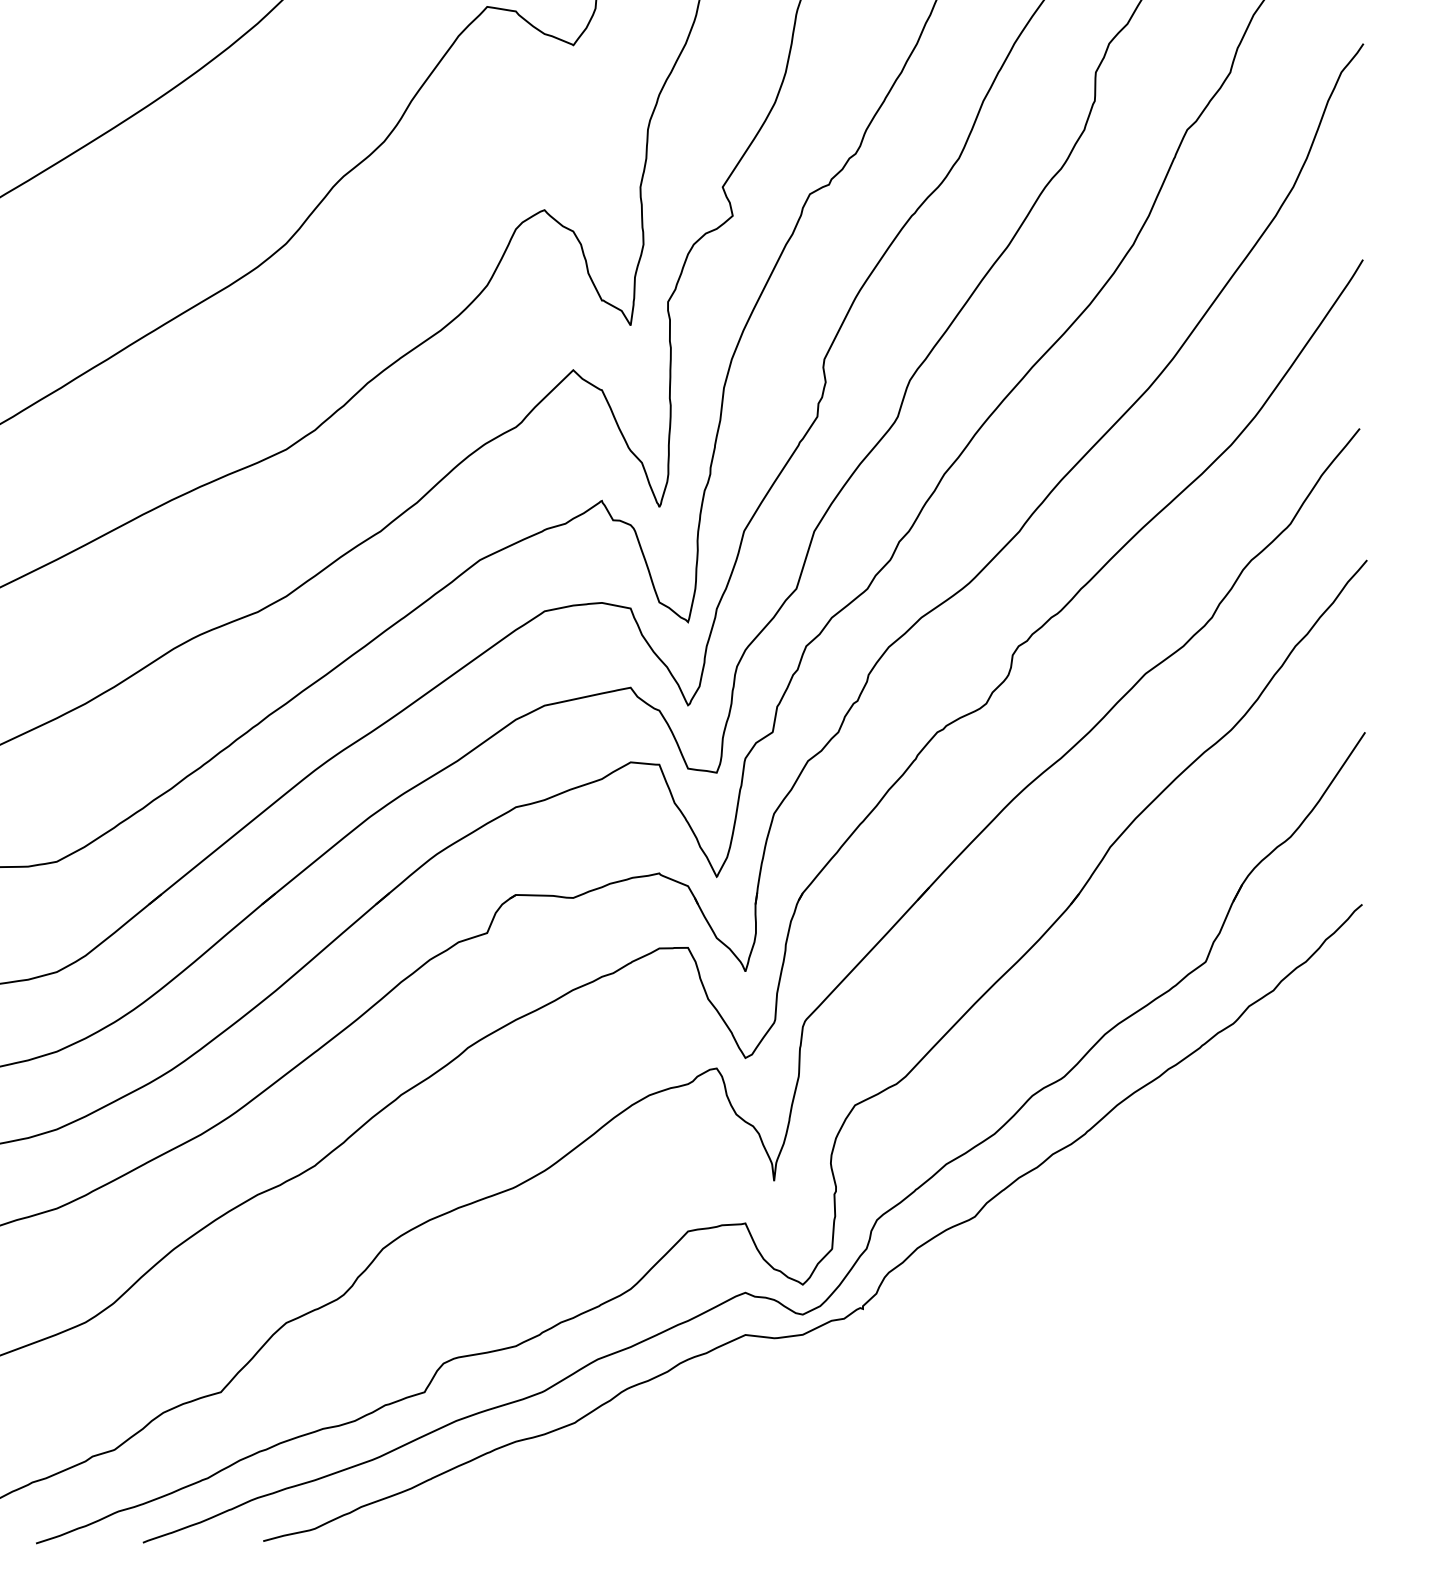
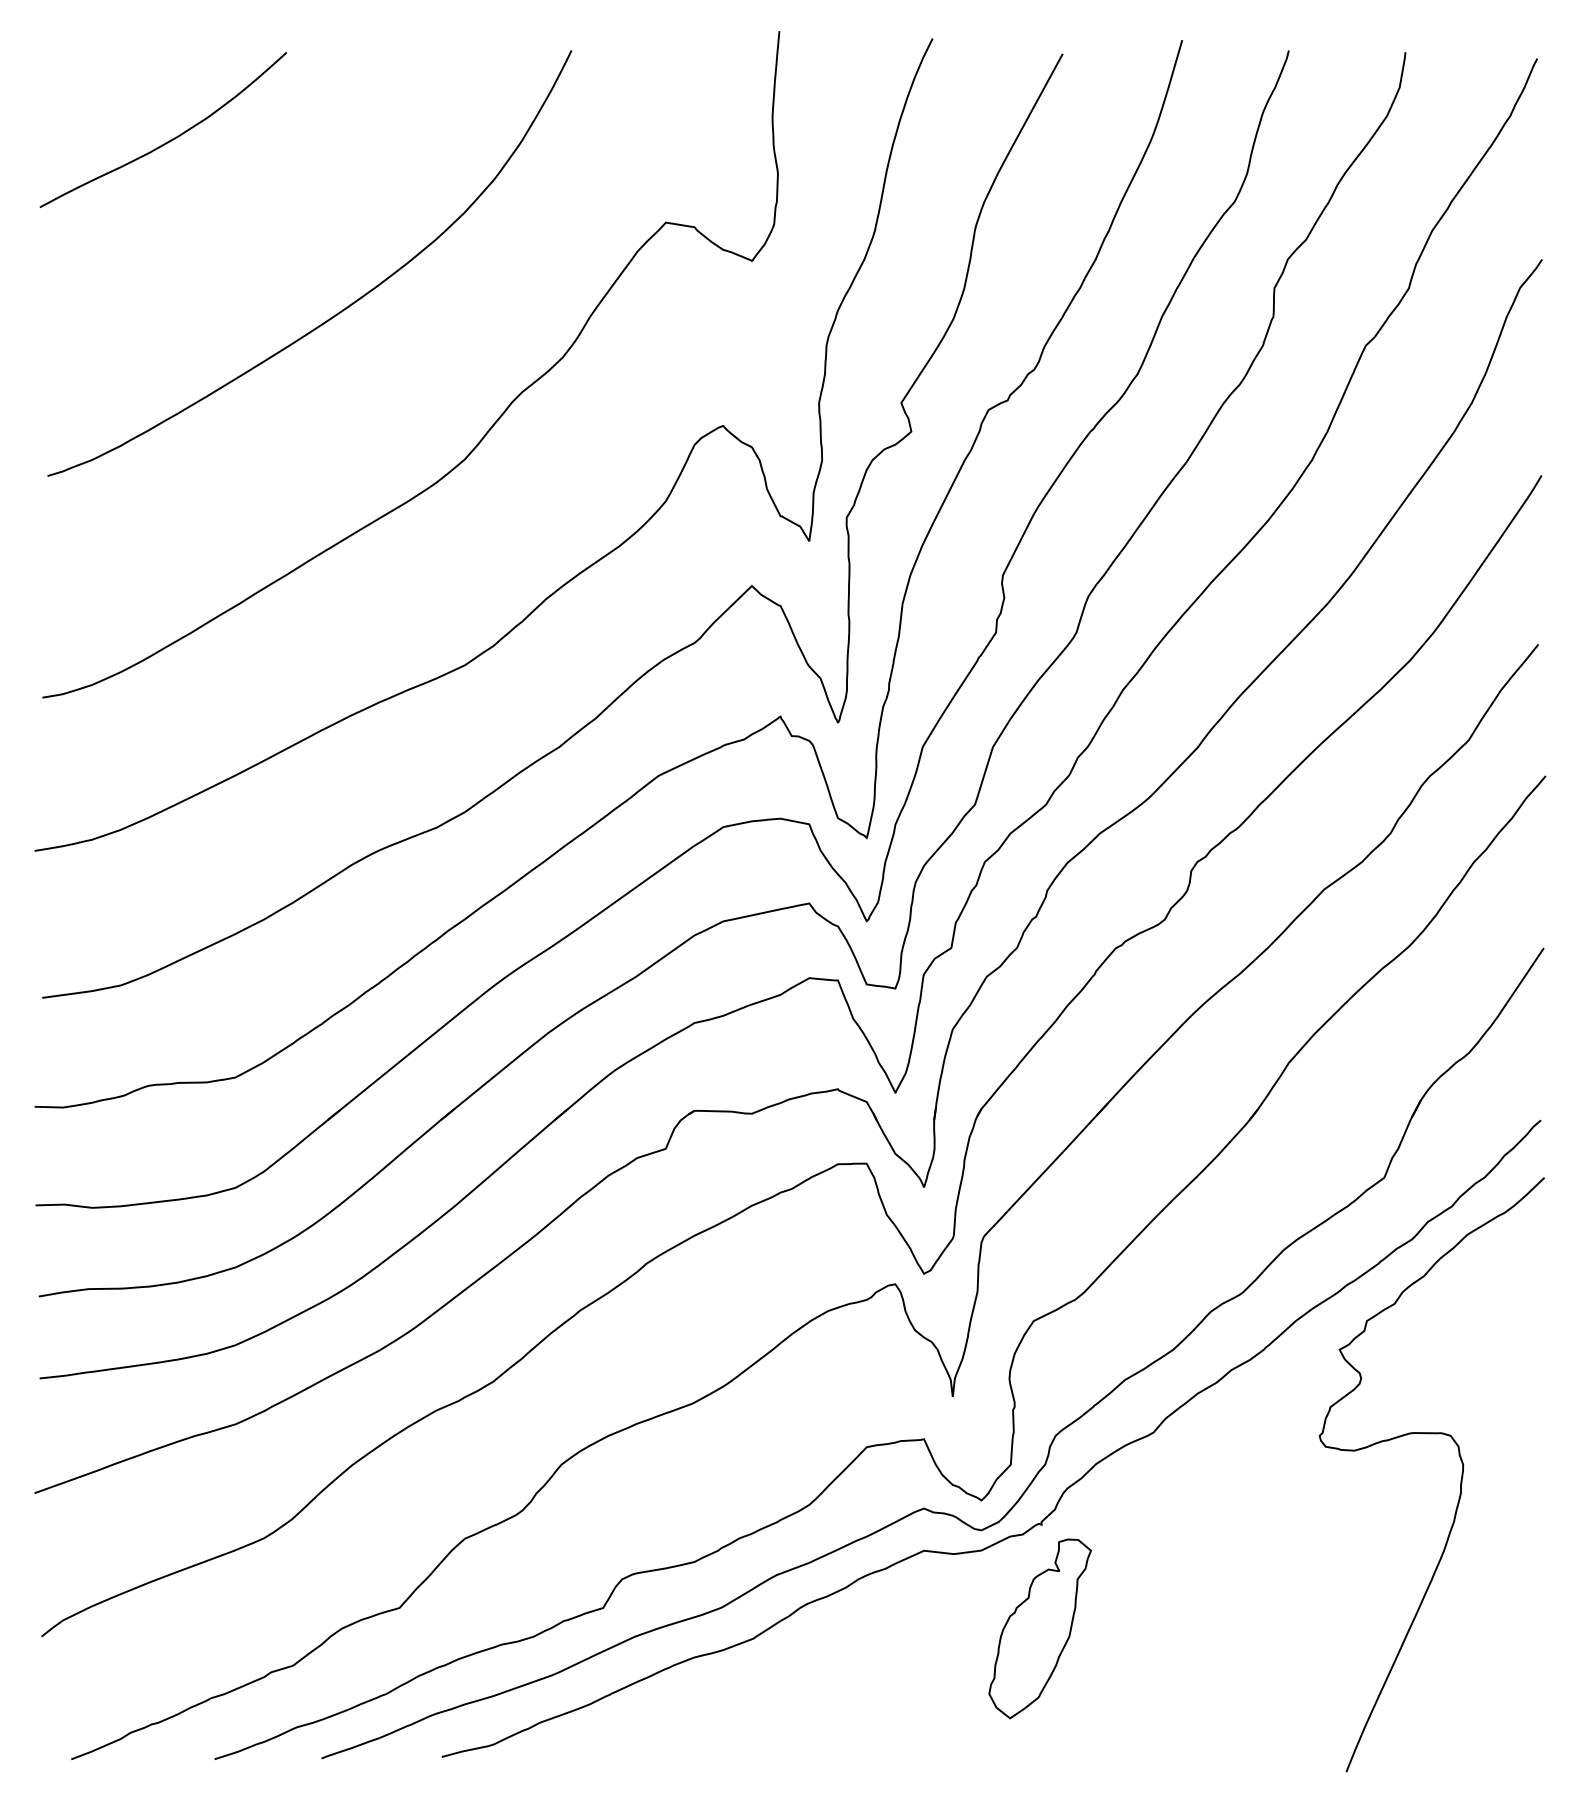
curve: (1281, 1263) -> (1460, 1479), added
part: (860, 1412) -> (1039, 1628), added

